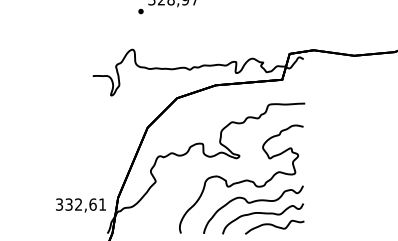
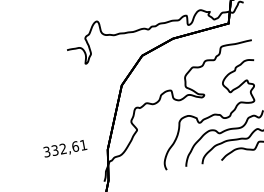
text: (80, 205) -> (64, 149), moved

